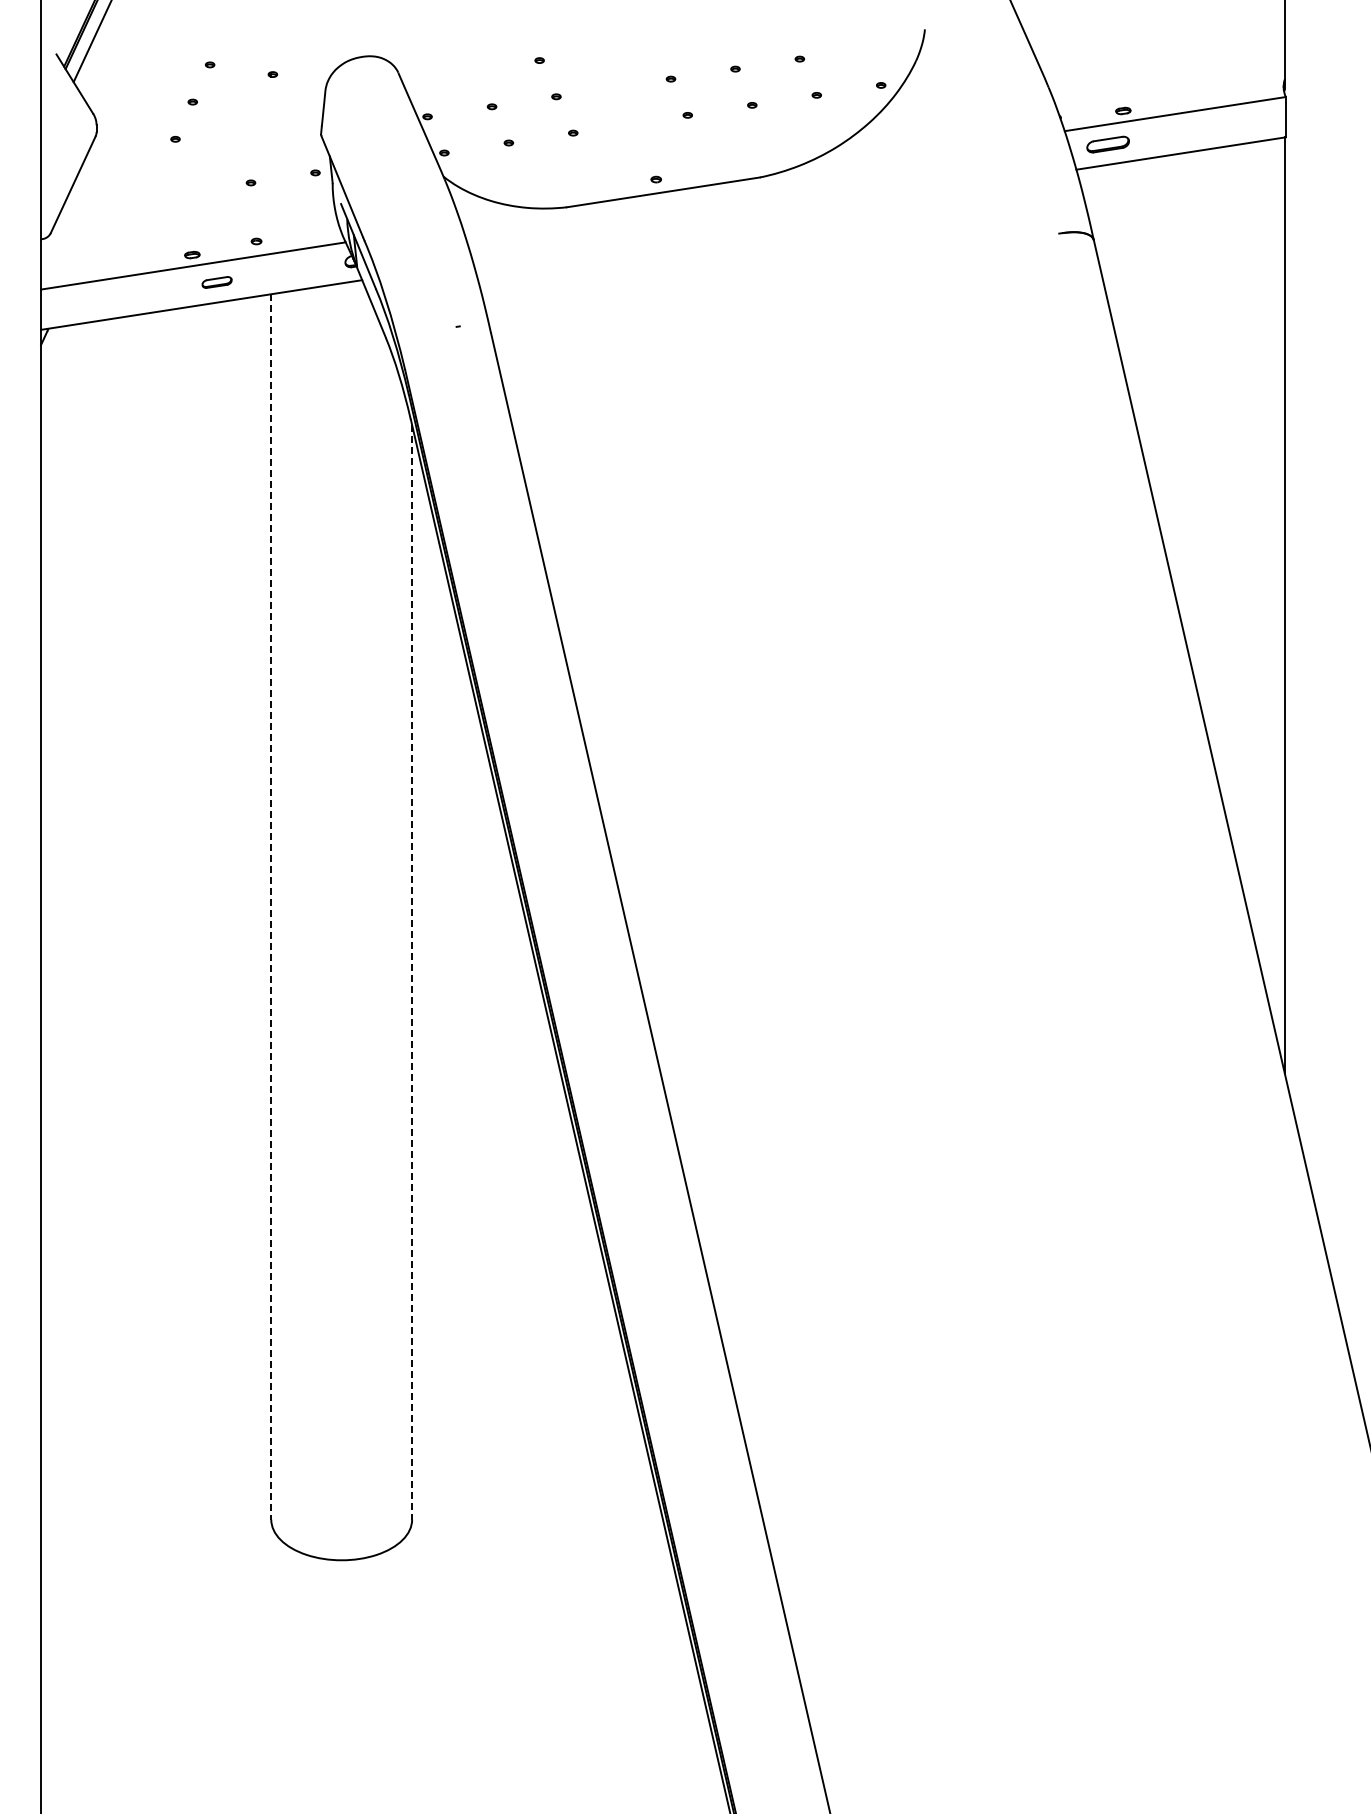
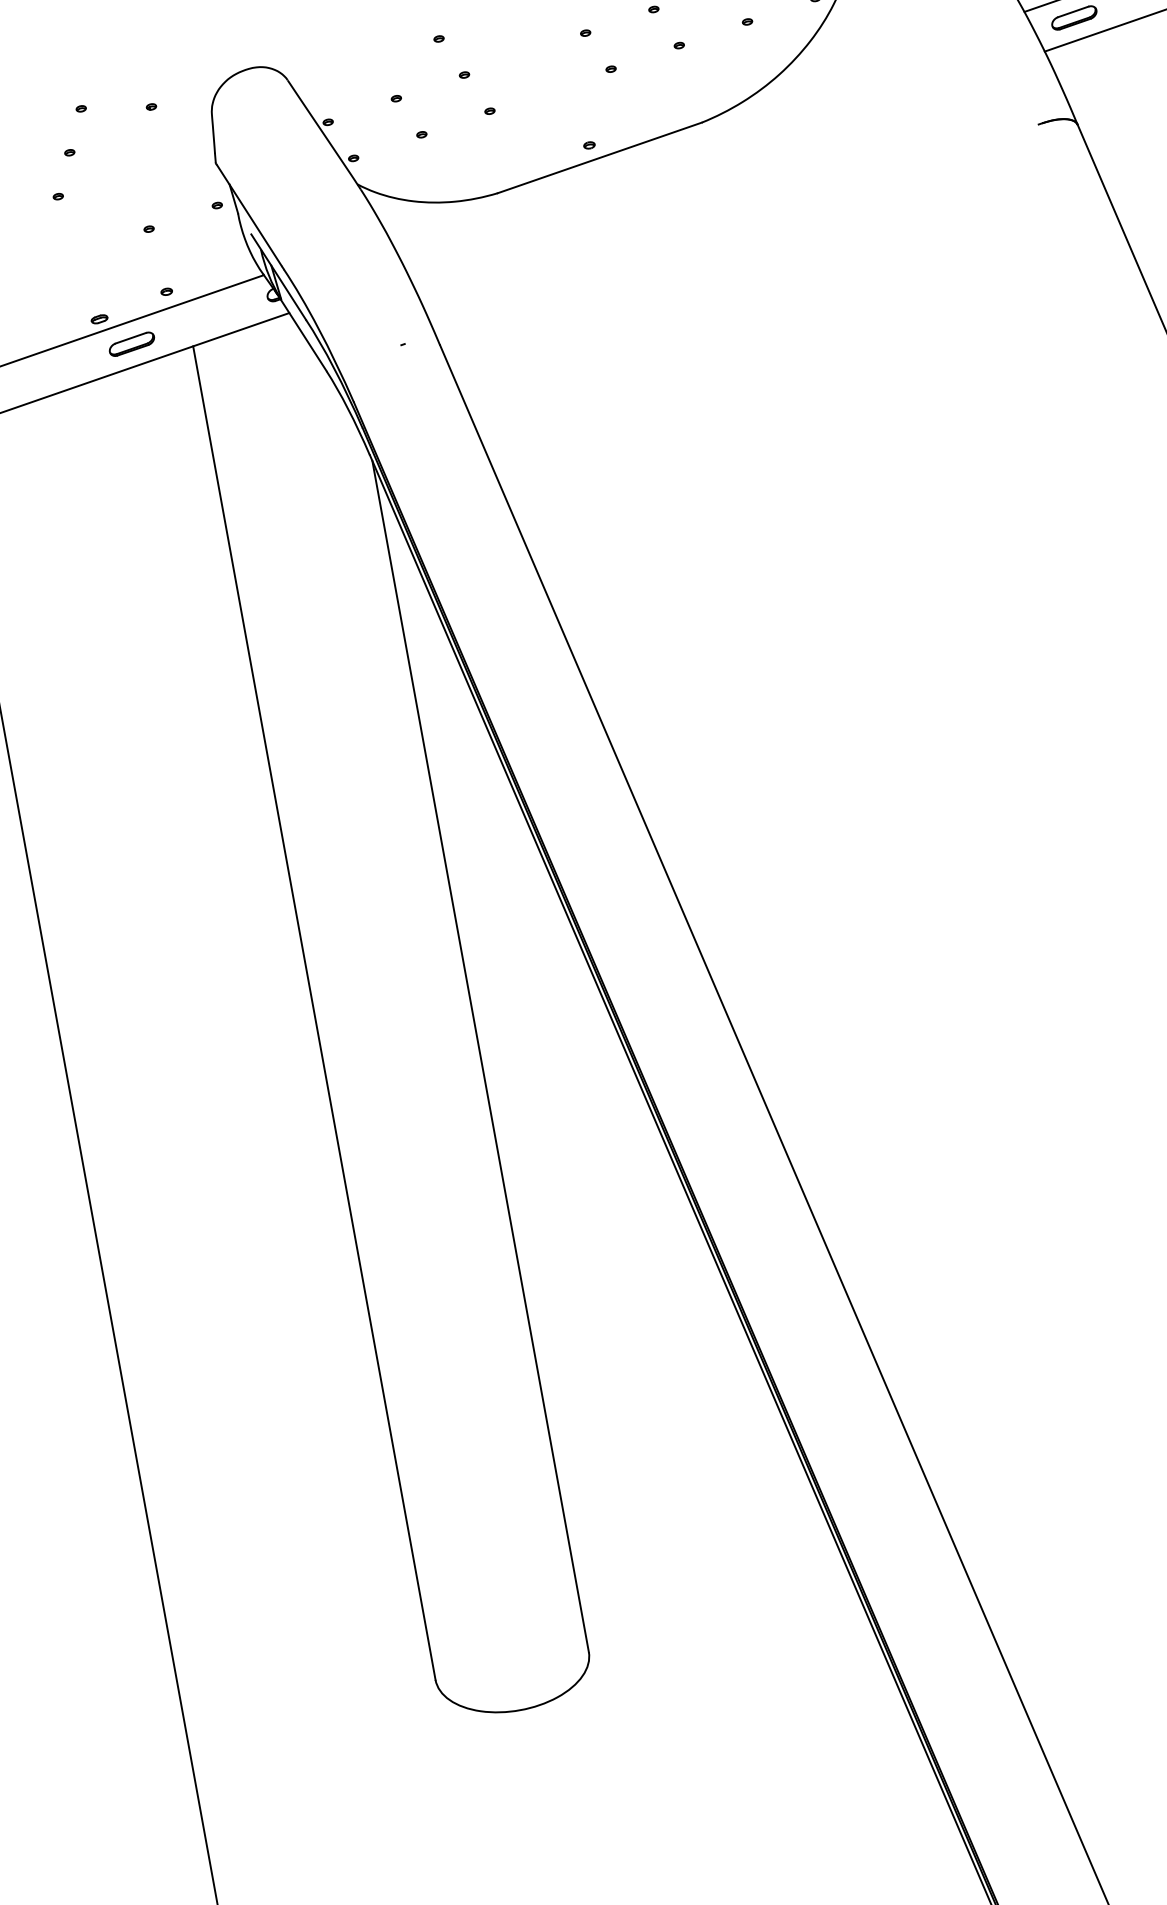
part: (216, 282) -> (131, 344), size x1.43
line: (271, 906) -> (314, 1012), dashed -> solid
line: (412, 972) -> (481, 1056), dashed -> solid

